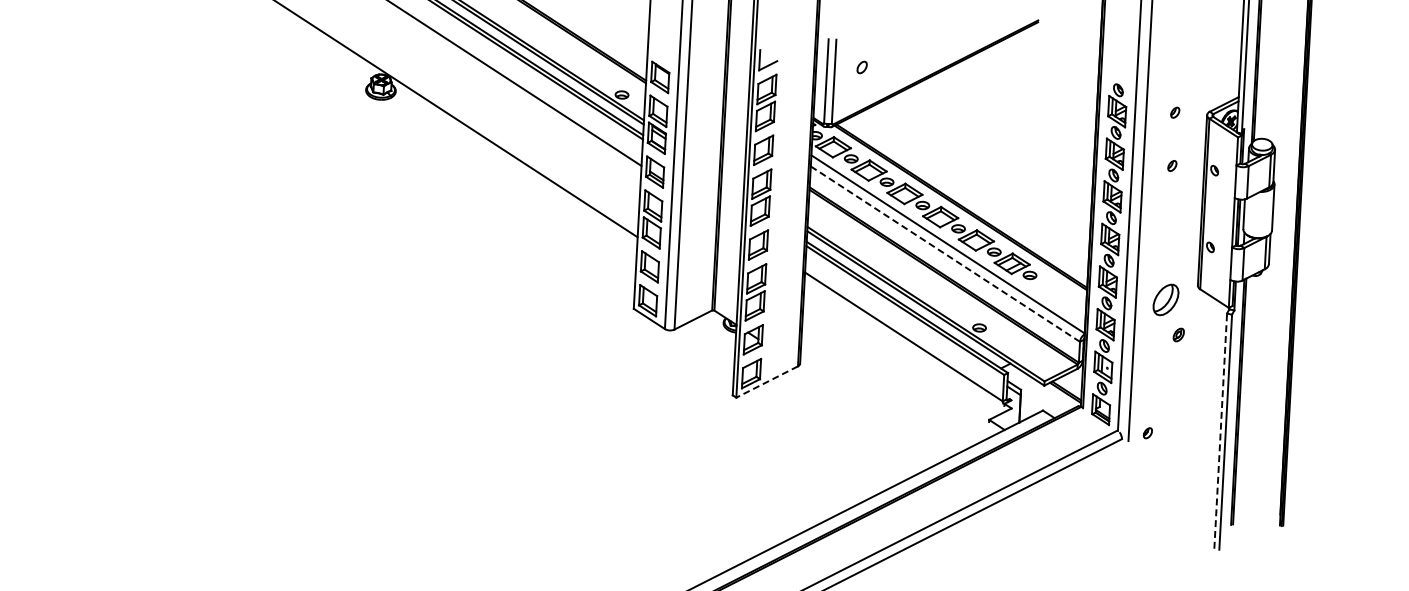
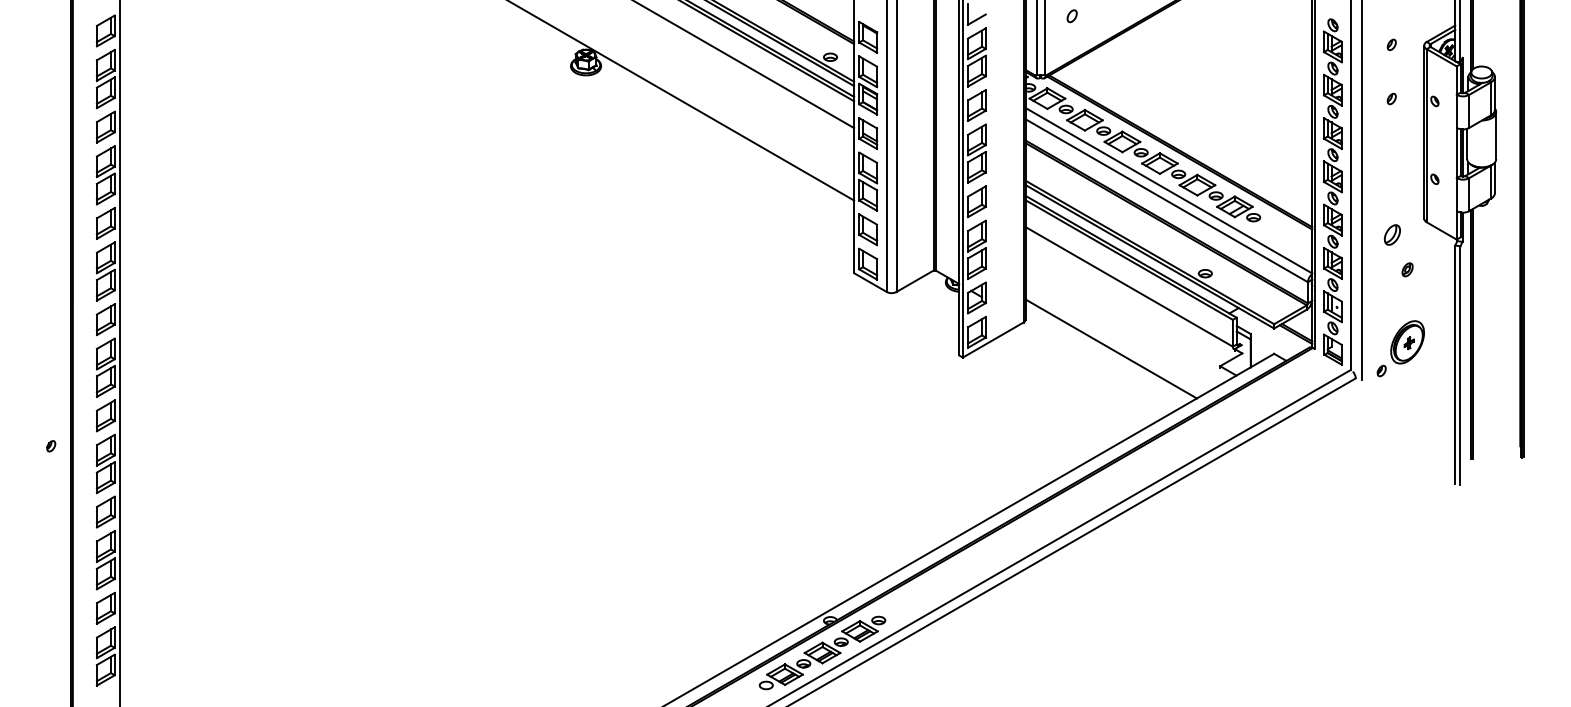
line: (945, 253) -> (1166, 200), dashed -> solid
part: (1164, 299) -> (1391, 234), size x0.62
line: (766, 382) -> (992, 340), dashed -> solid
line: (882, 396) -> (1110, 348), added
part: (1174, 406) -> (1407, 342), added
line: (1220, 430) -> (1455, 364), dashed -> solid

